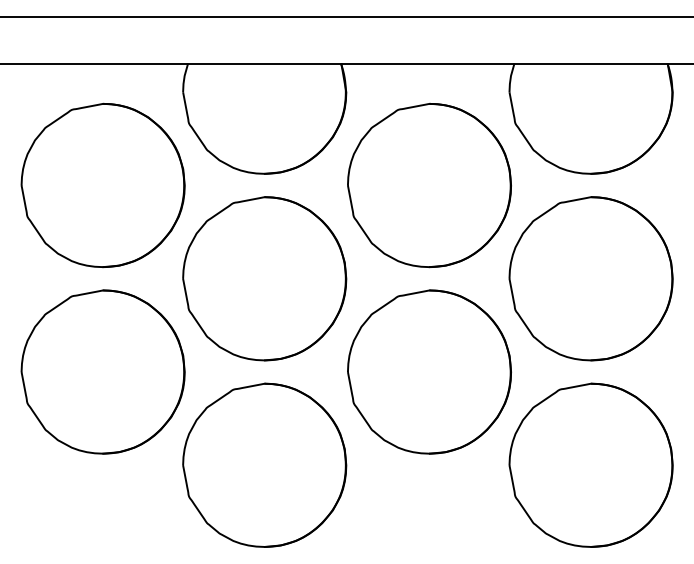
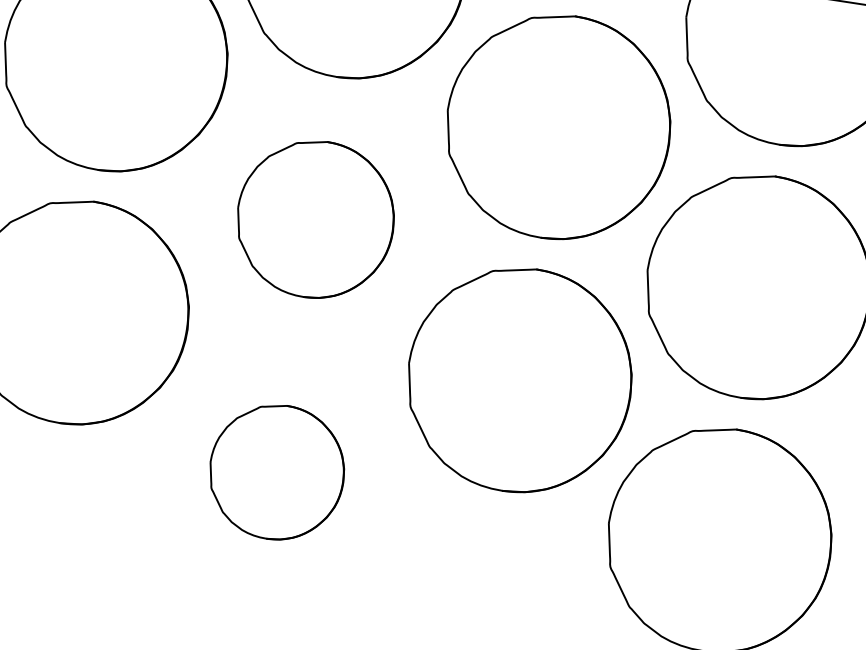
part: (264, 278) -> (315, 218), size x0.7
part: (264, 464) -> (276, 471), size x0.6

